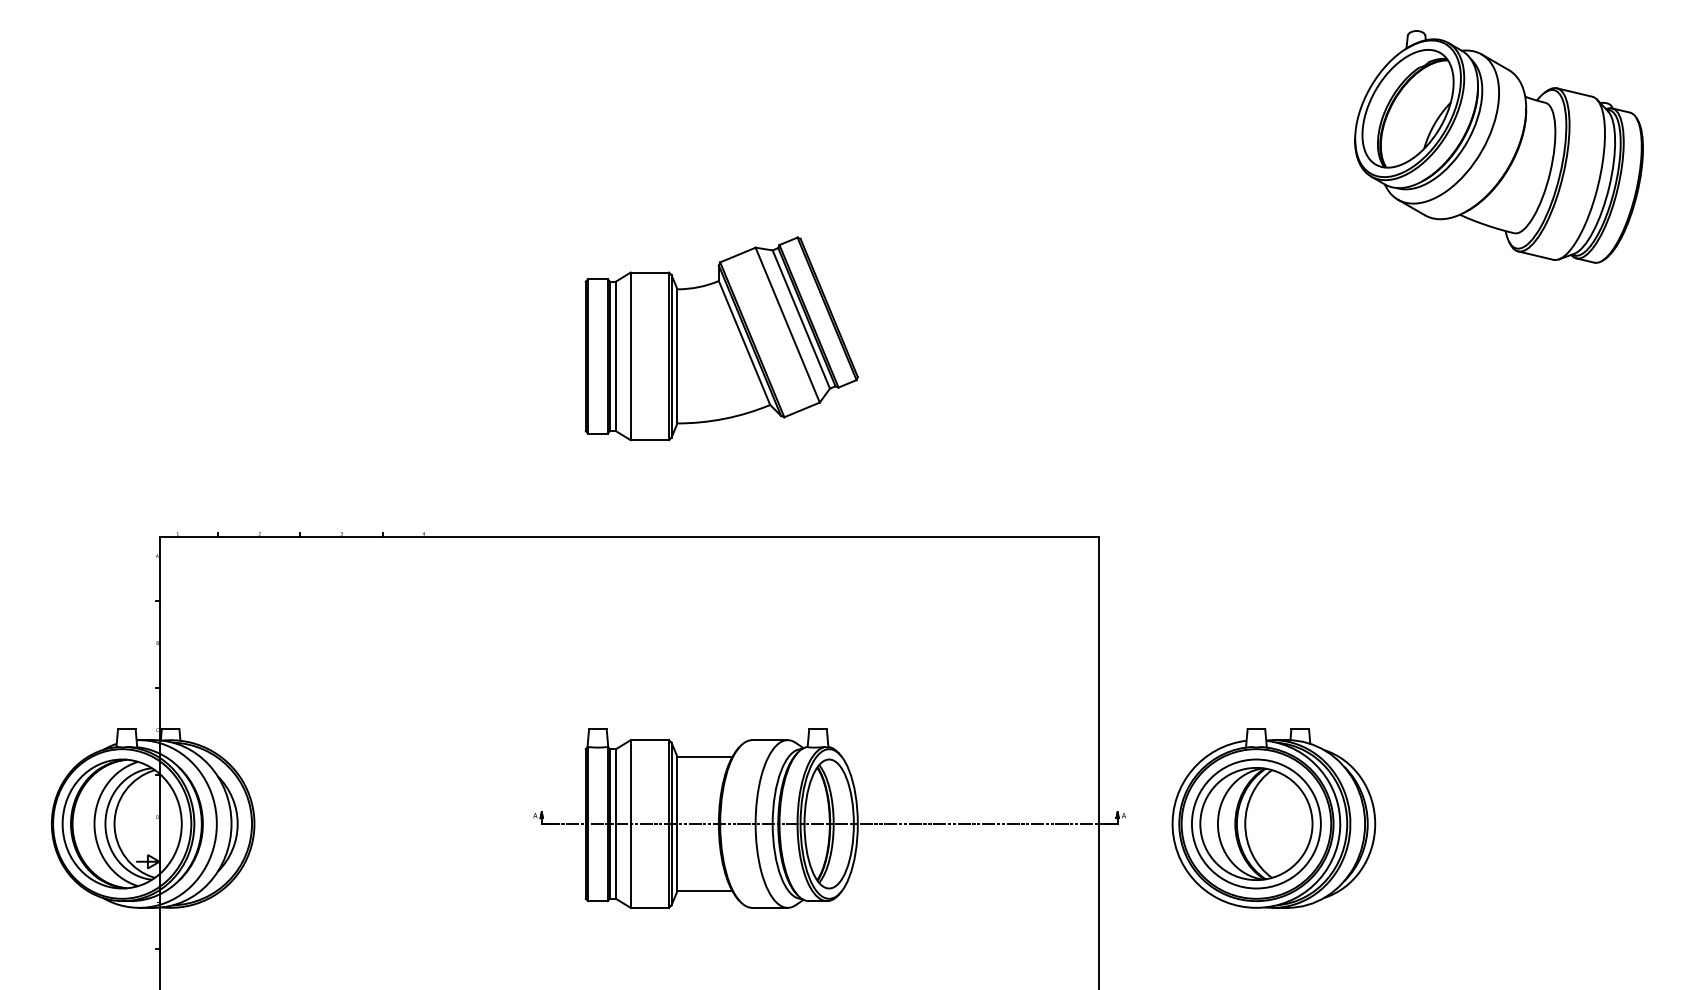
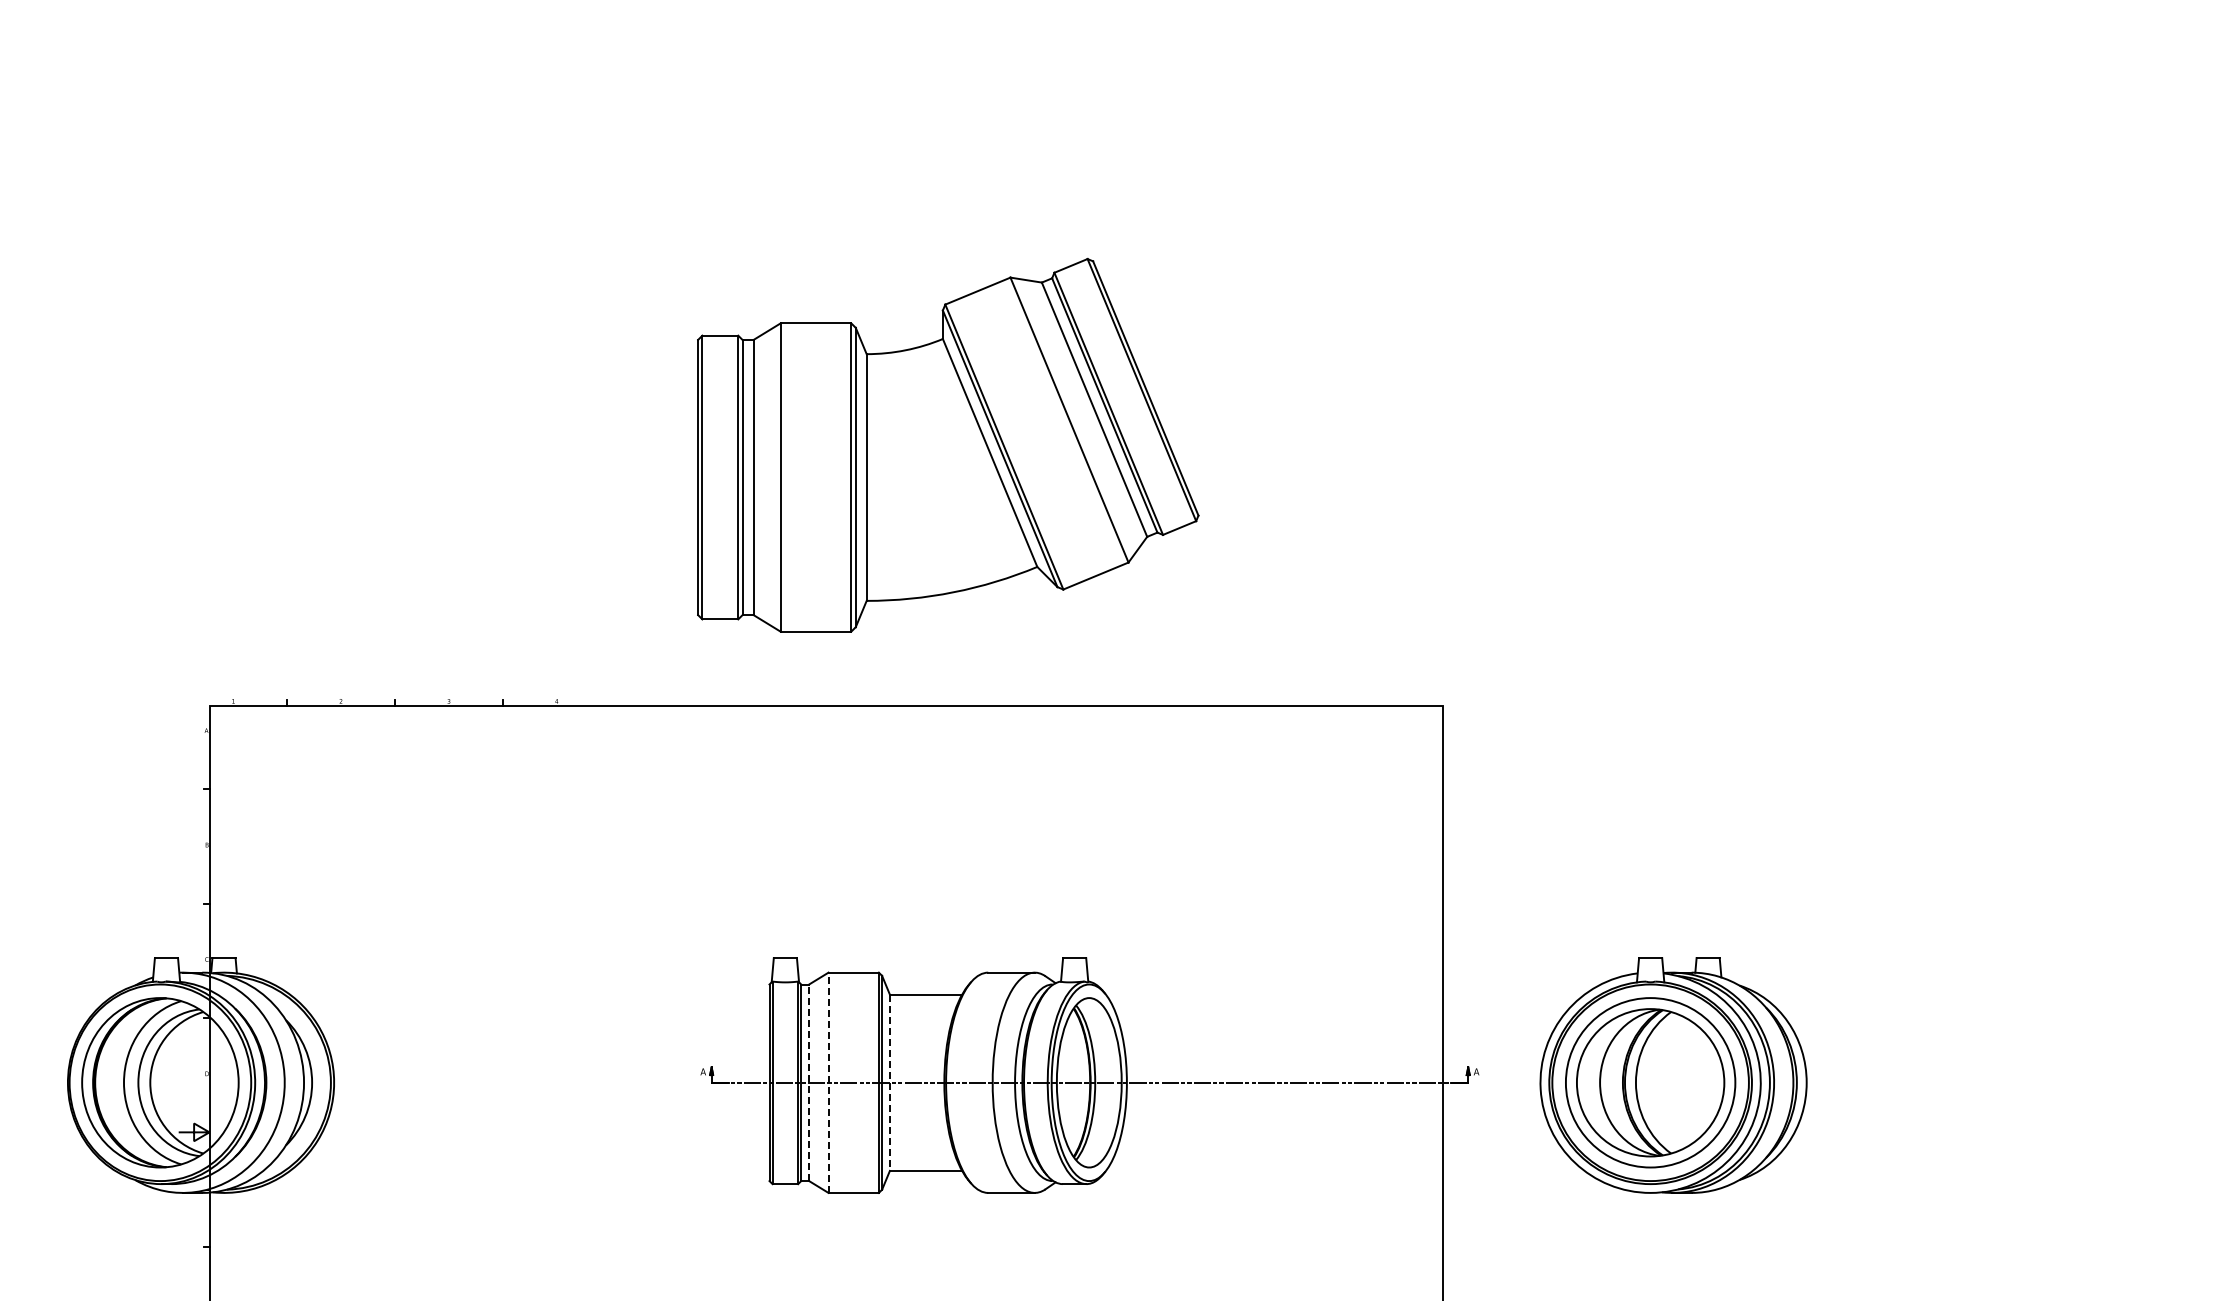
part: (1499, 147) -> (1969, 193), removed
part: (721, 338) -> (947, 445), size x1.4
line: (616, 823) -> (809, 1082), solid -> dashed
line: (630, 823) -> (828, 1082), solid -> dashed
line: (677, 824) -> (889, 1083), solid -> dashed

